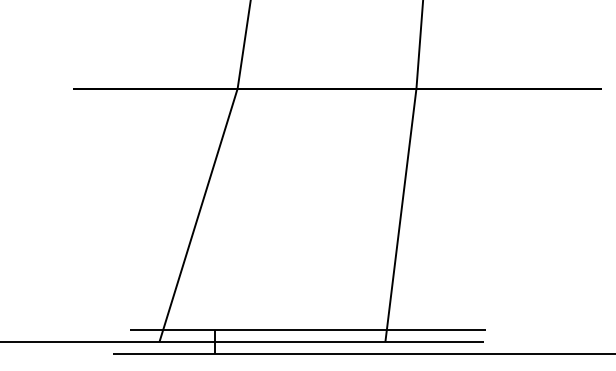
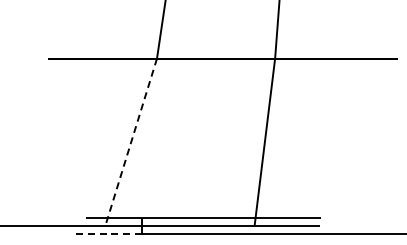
line: (198, 215) -> (131, 142), solid -> dashed
line: (164, 353) -> (108, 233), solid -> dashed

